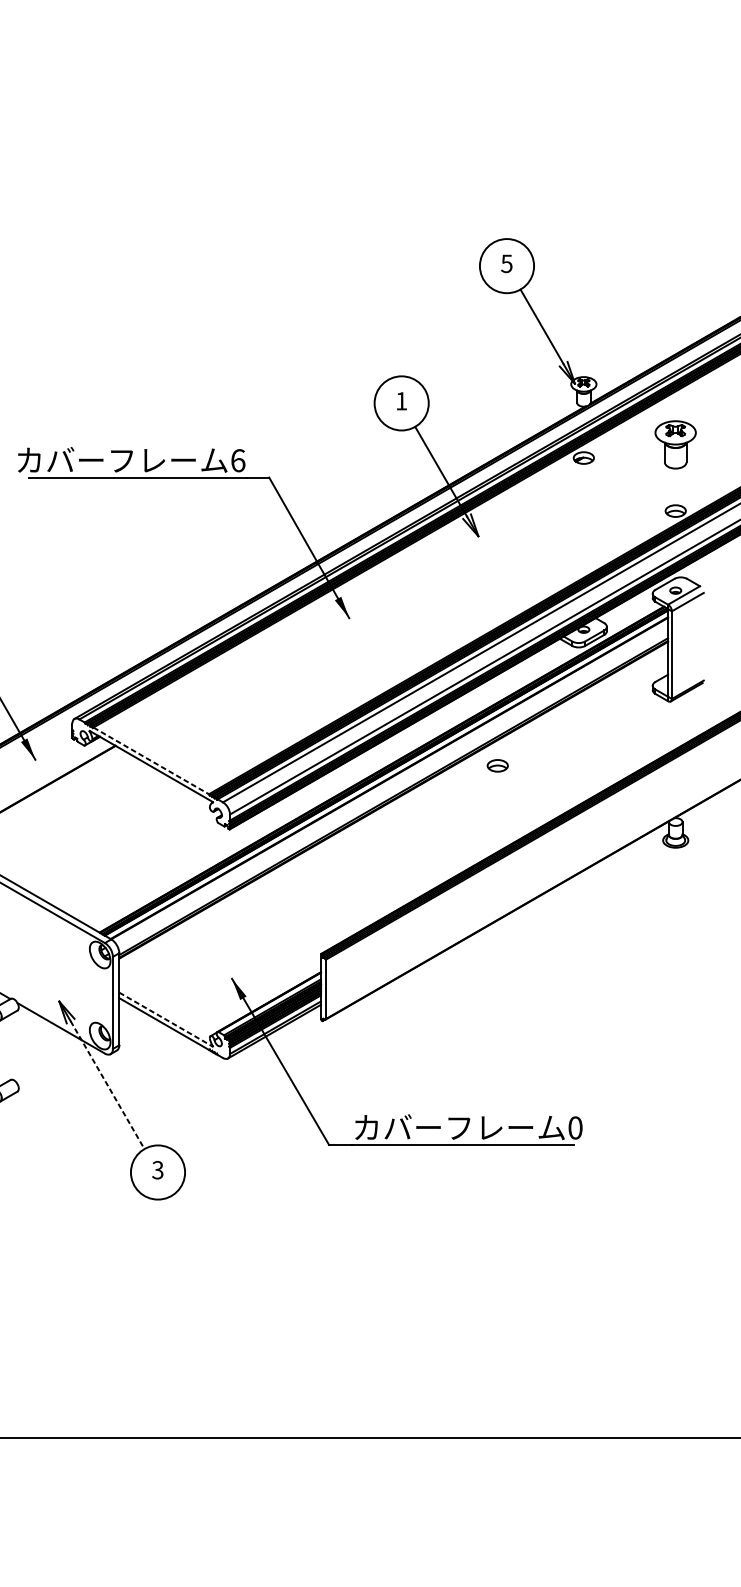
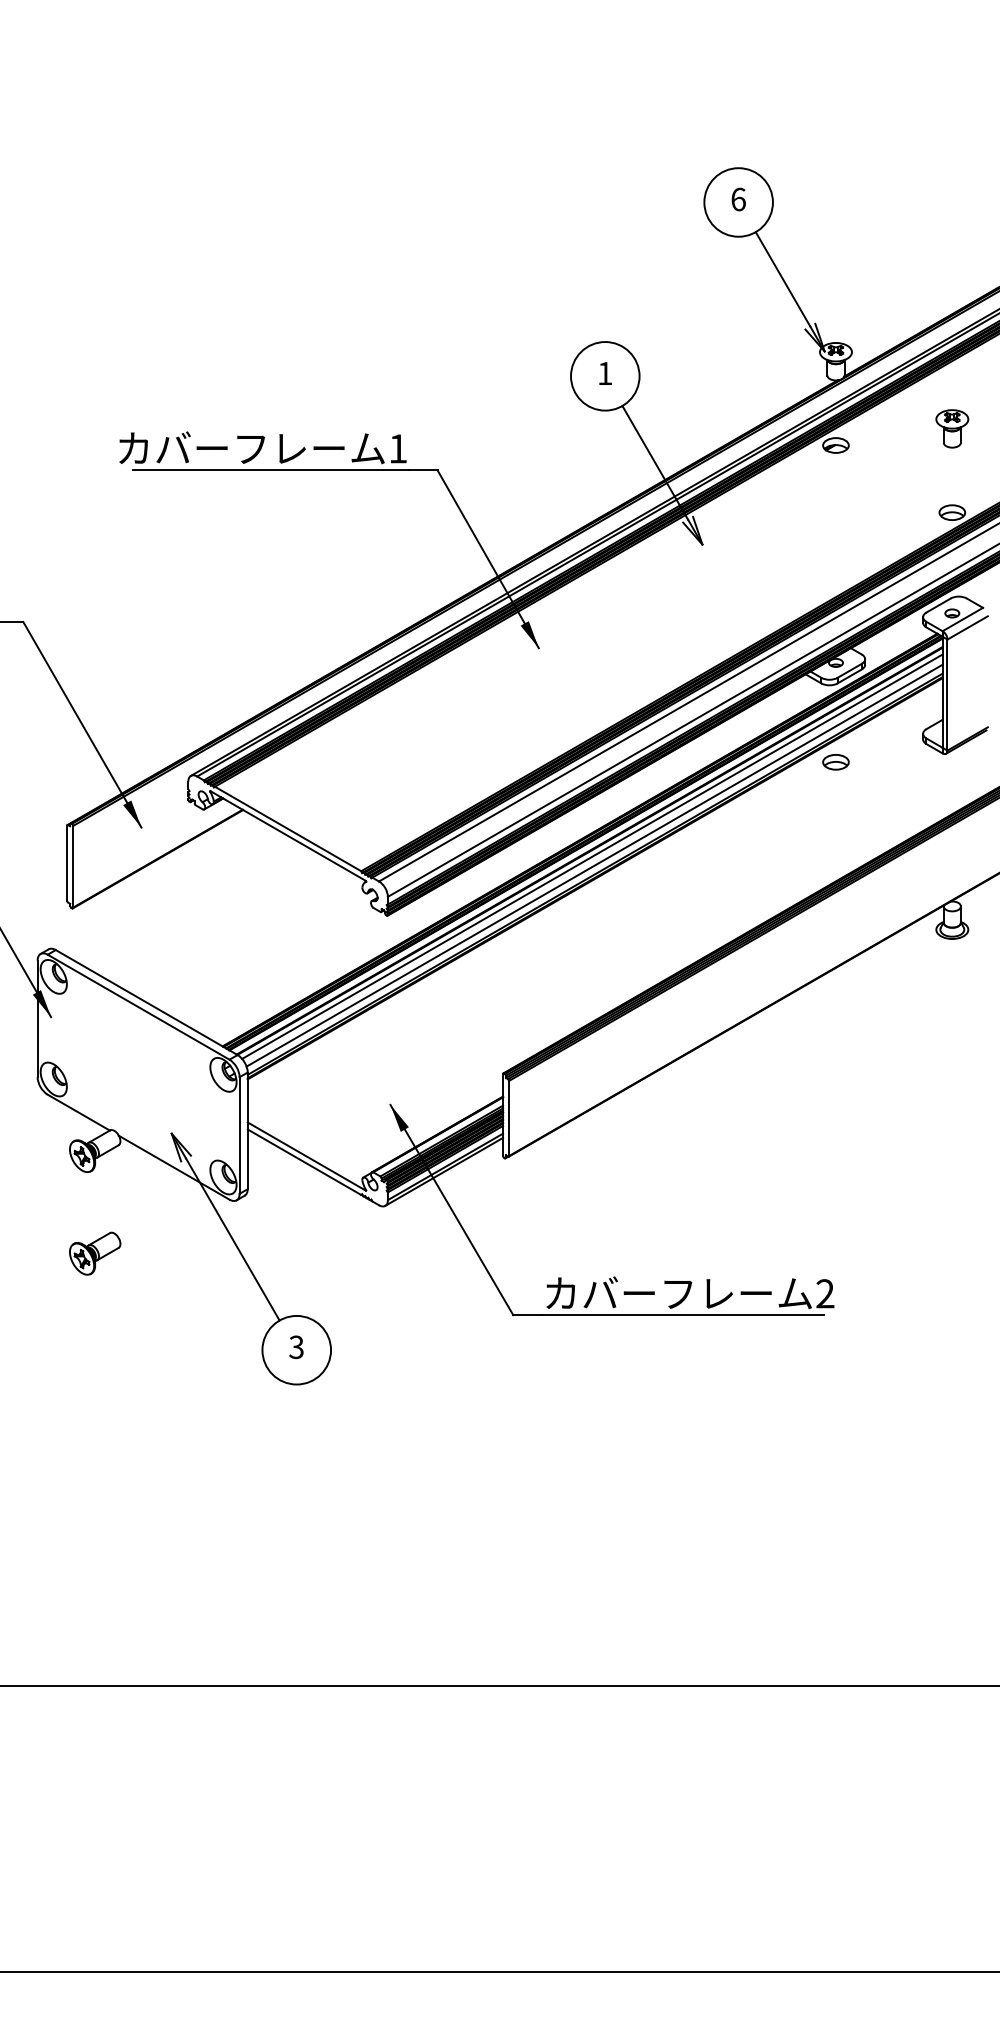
text: (506, 263) -> (738, 199), 5 -> 6
part: (675, 444) -> (952, 428), size x0.62
text: (238, 460) -> (398, 448), 6 -> 1
line: (151, 761) -> (288, 829), dashed -> solid
part: (497, 766) -> (835, 762), moved
line: (391, 782) -> (592, 856), added
line: (393, 789) -> (594, 865), added
line: (166, 1019) -> (307, 1156), dashed -> solid
line: (107, 1085) -> (232, 1239), dashed -> solid
text: (575, 1127) -> (825, 1293), 0 -> 2

